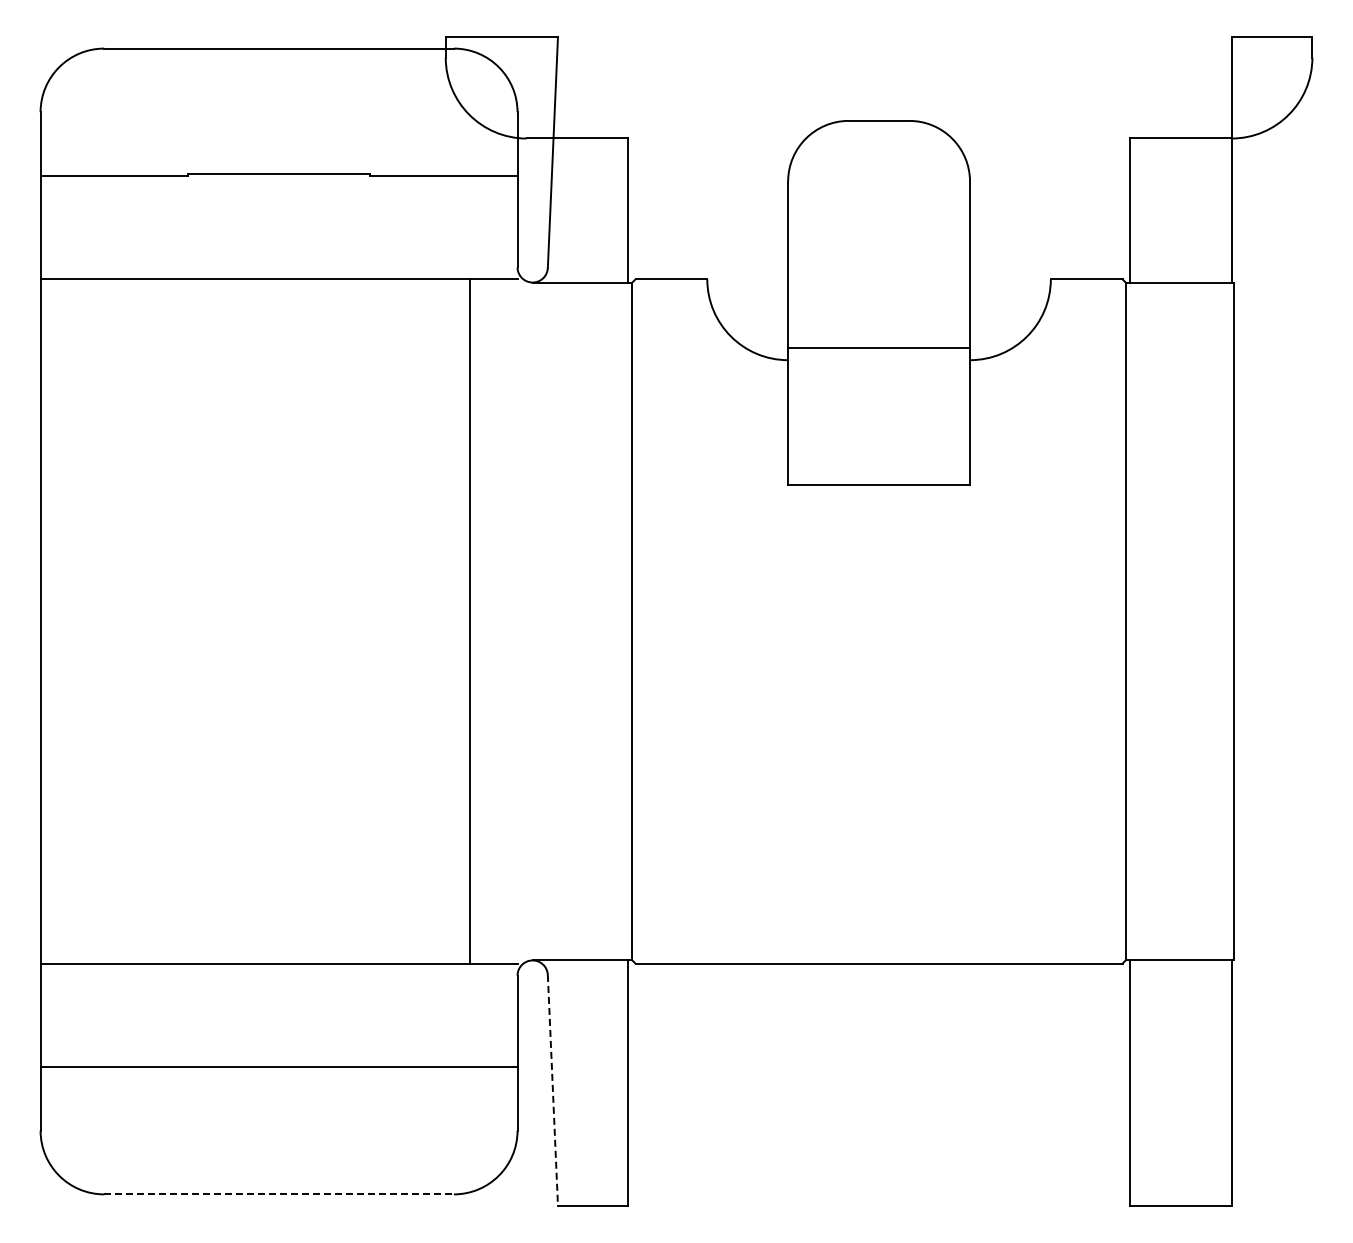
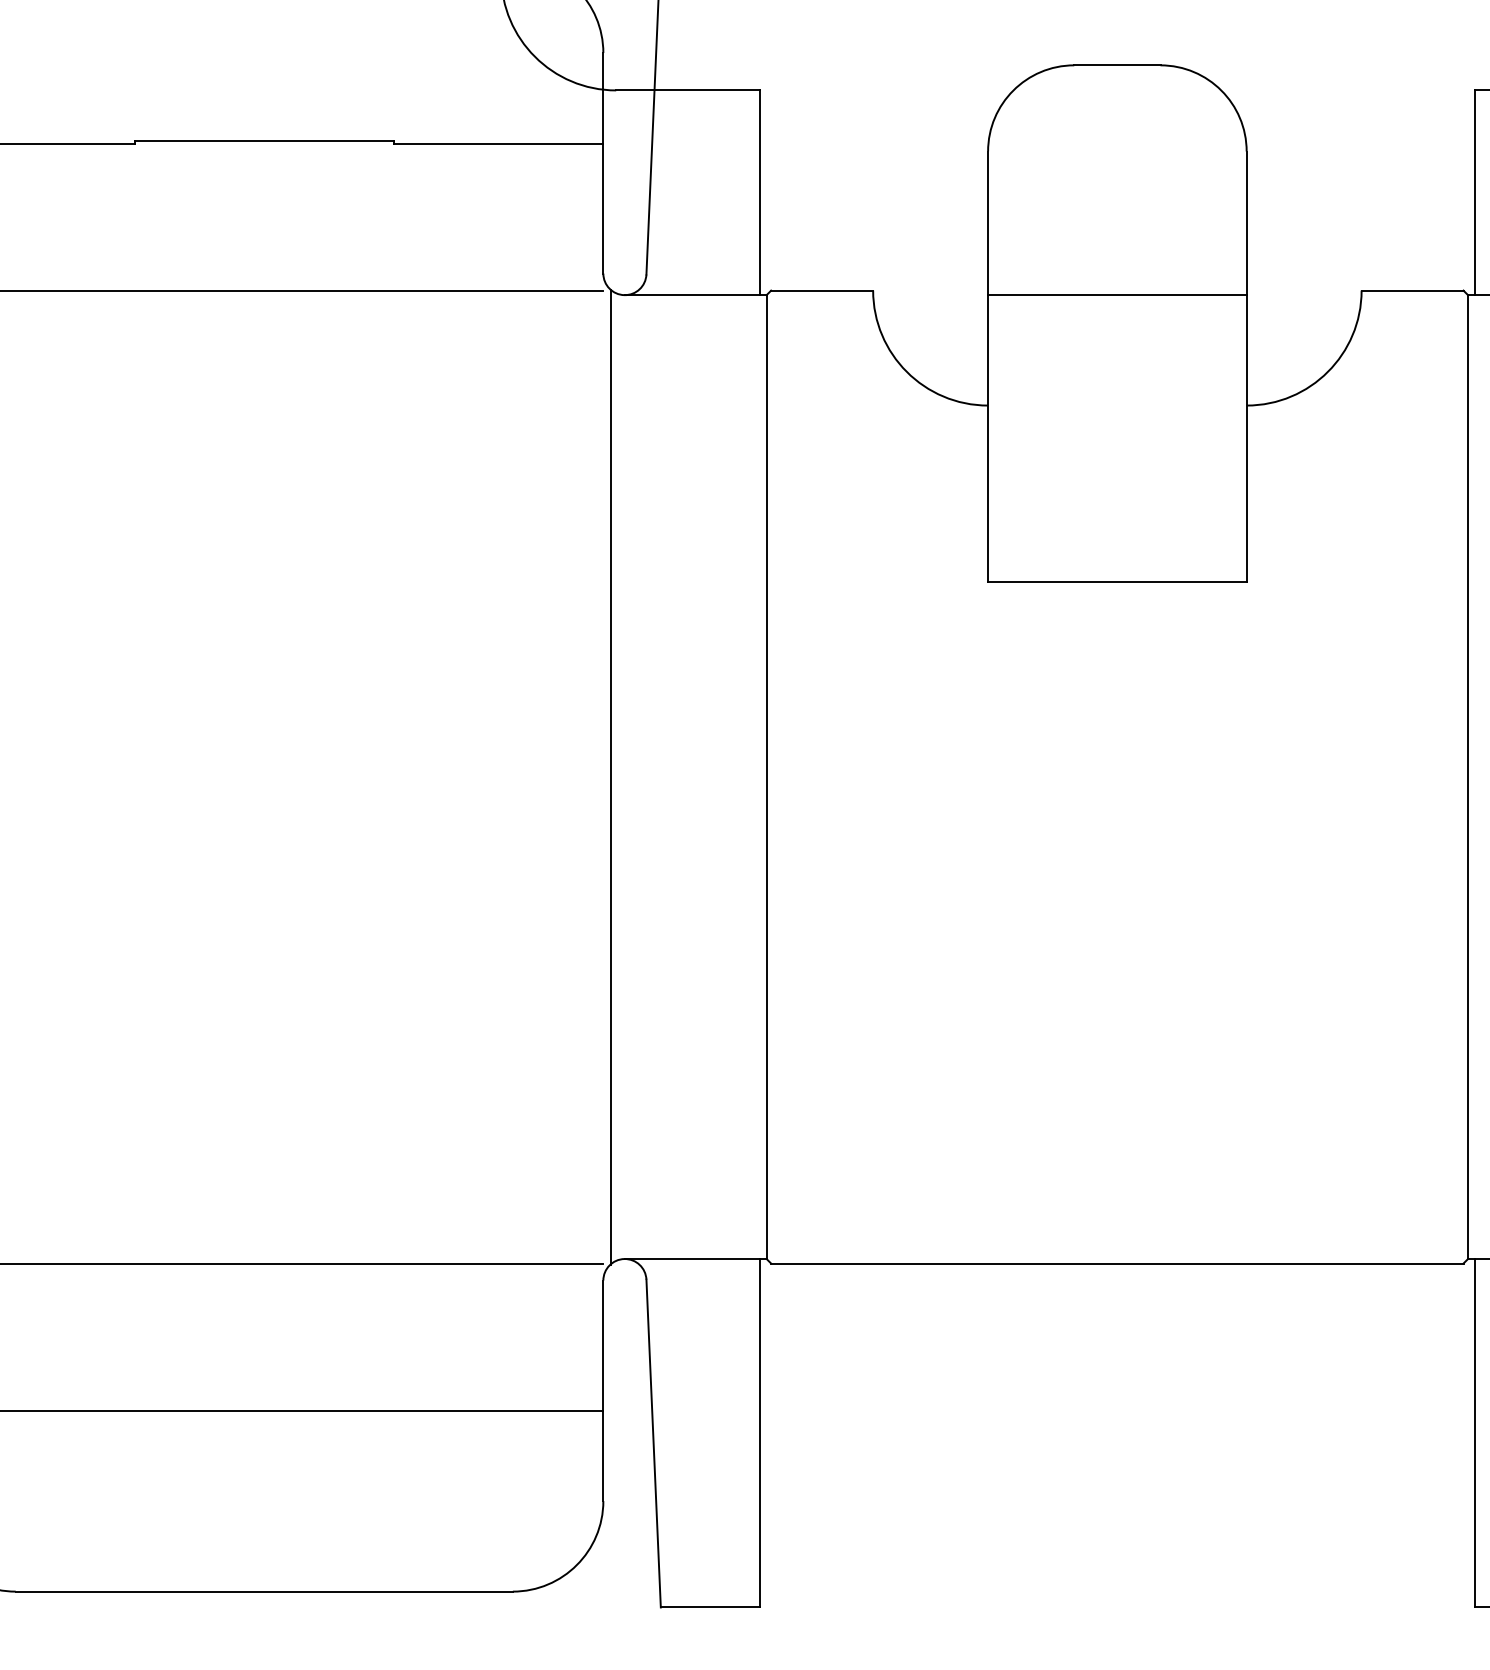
line: (879, 347) -> (1117, 295), moved
line: (469, 621) -> (610, 777), moved
line: (552, 1090) -> (653, 1443), dashed -> solid
line: (279, 1194) -> (264, 1591), dashed -> solid

